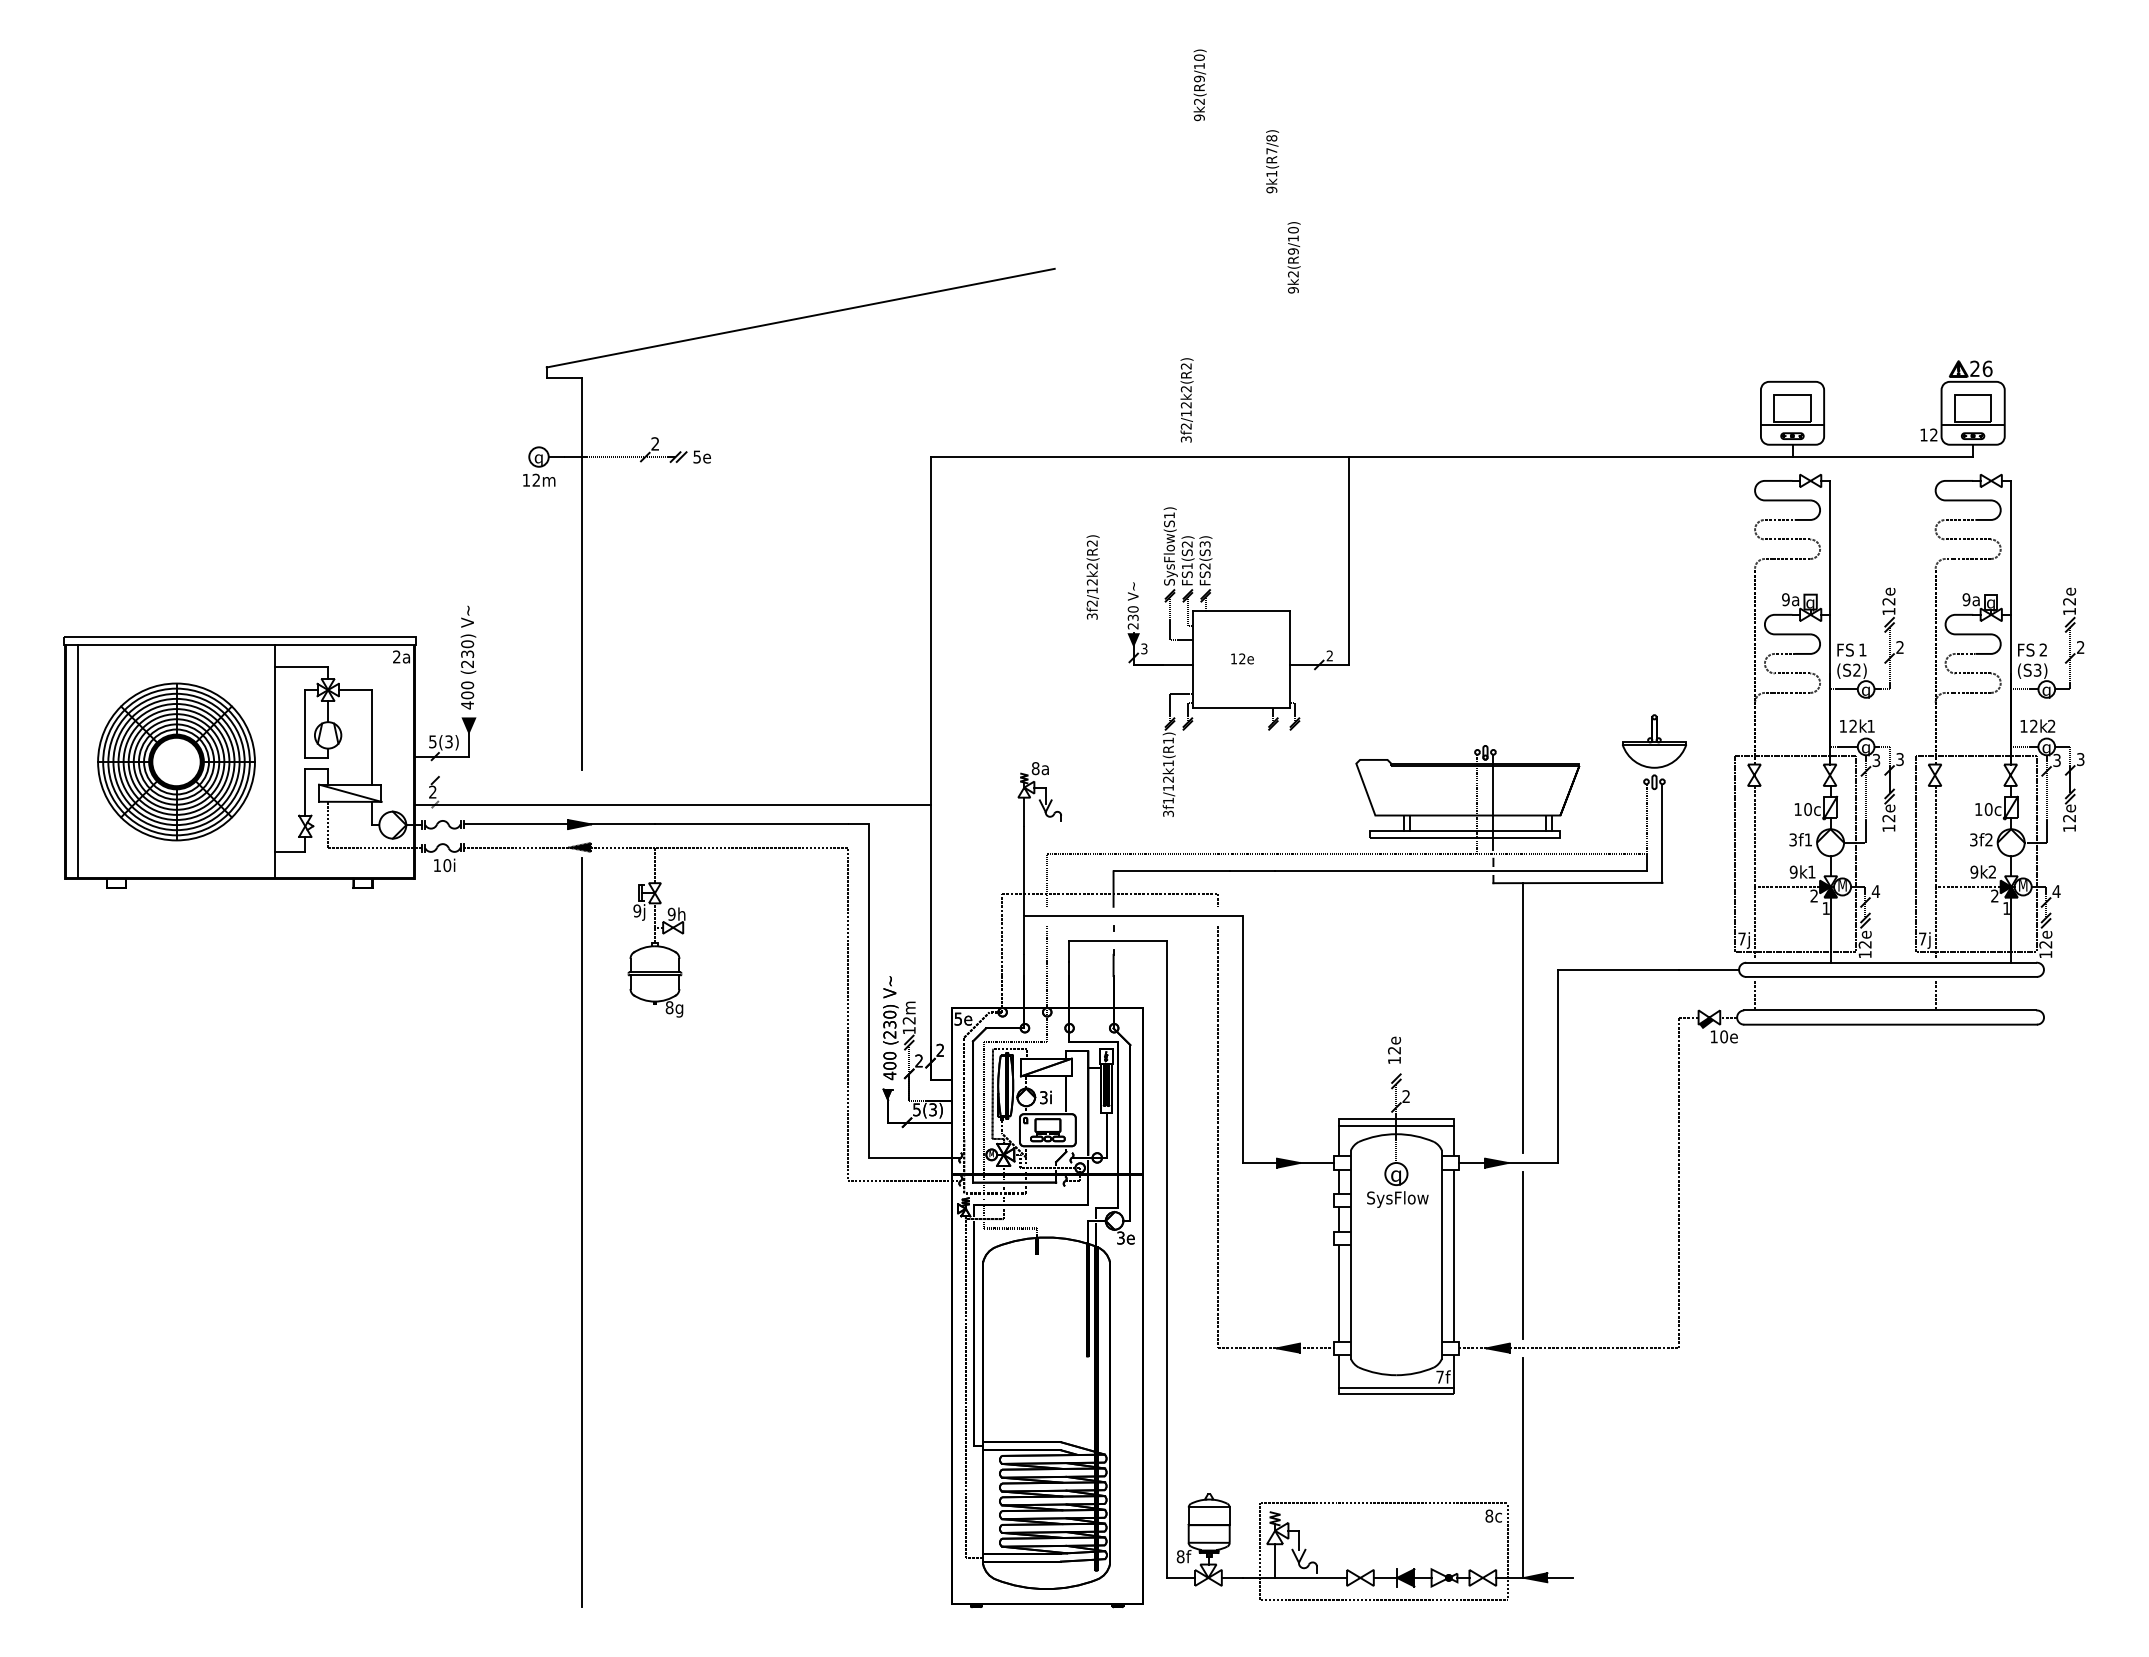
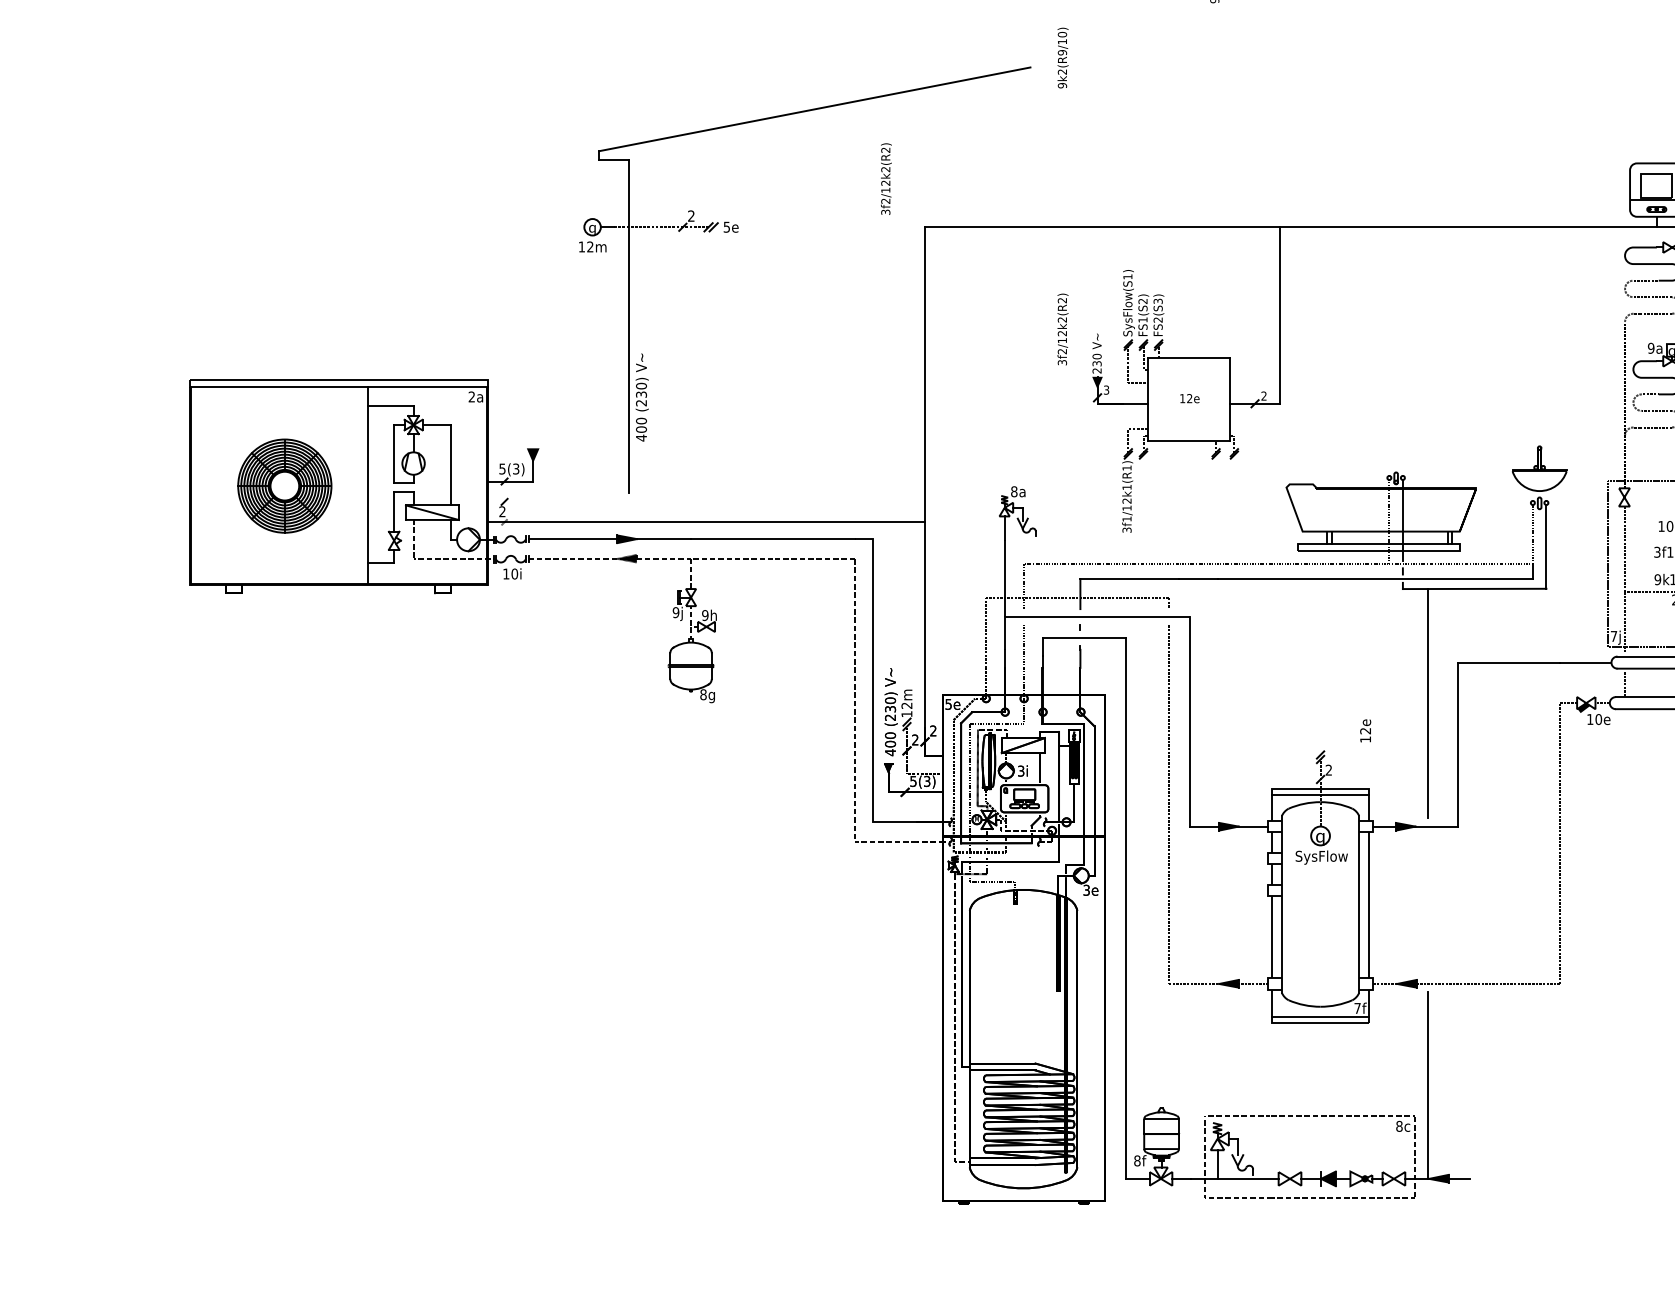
text: (1293, 257) -> (1062, 57), moved
text: (1186, 400) -> (885, 179), moved
text: (468, 657) -> (642, 397), moved
line: (78, 760) -> (201, 484), removed
part: (176, 761) -> (284, 485), size x0.7
text: (1394, 1049) -> (1365, 730), moved
line: (581, 1232) -> (628, 885), removed
line: (1523, 1255) -> (1428, 905), removed

